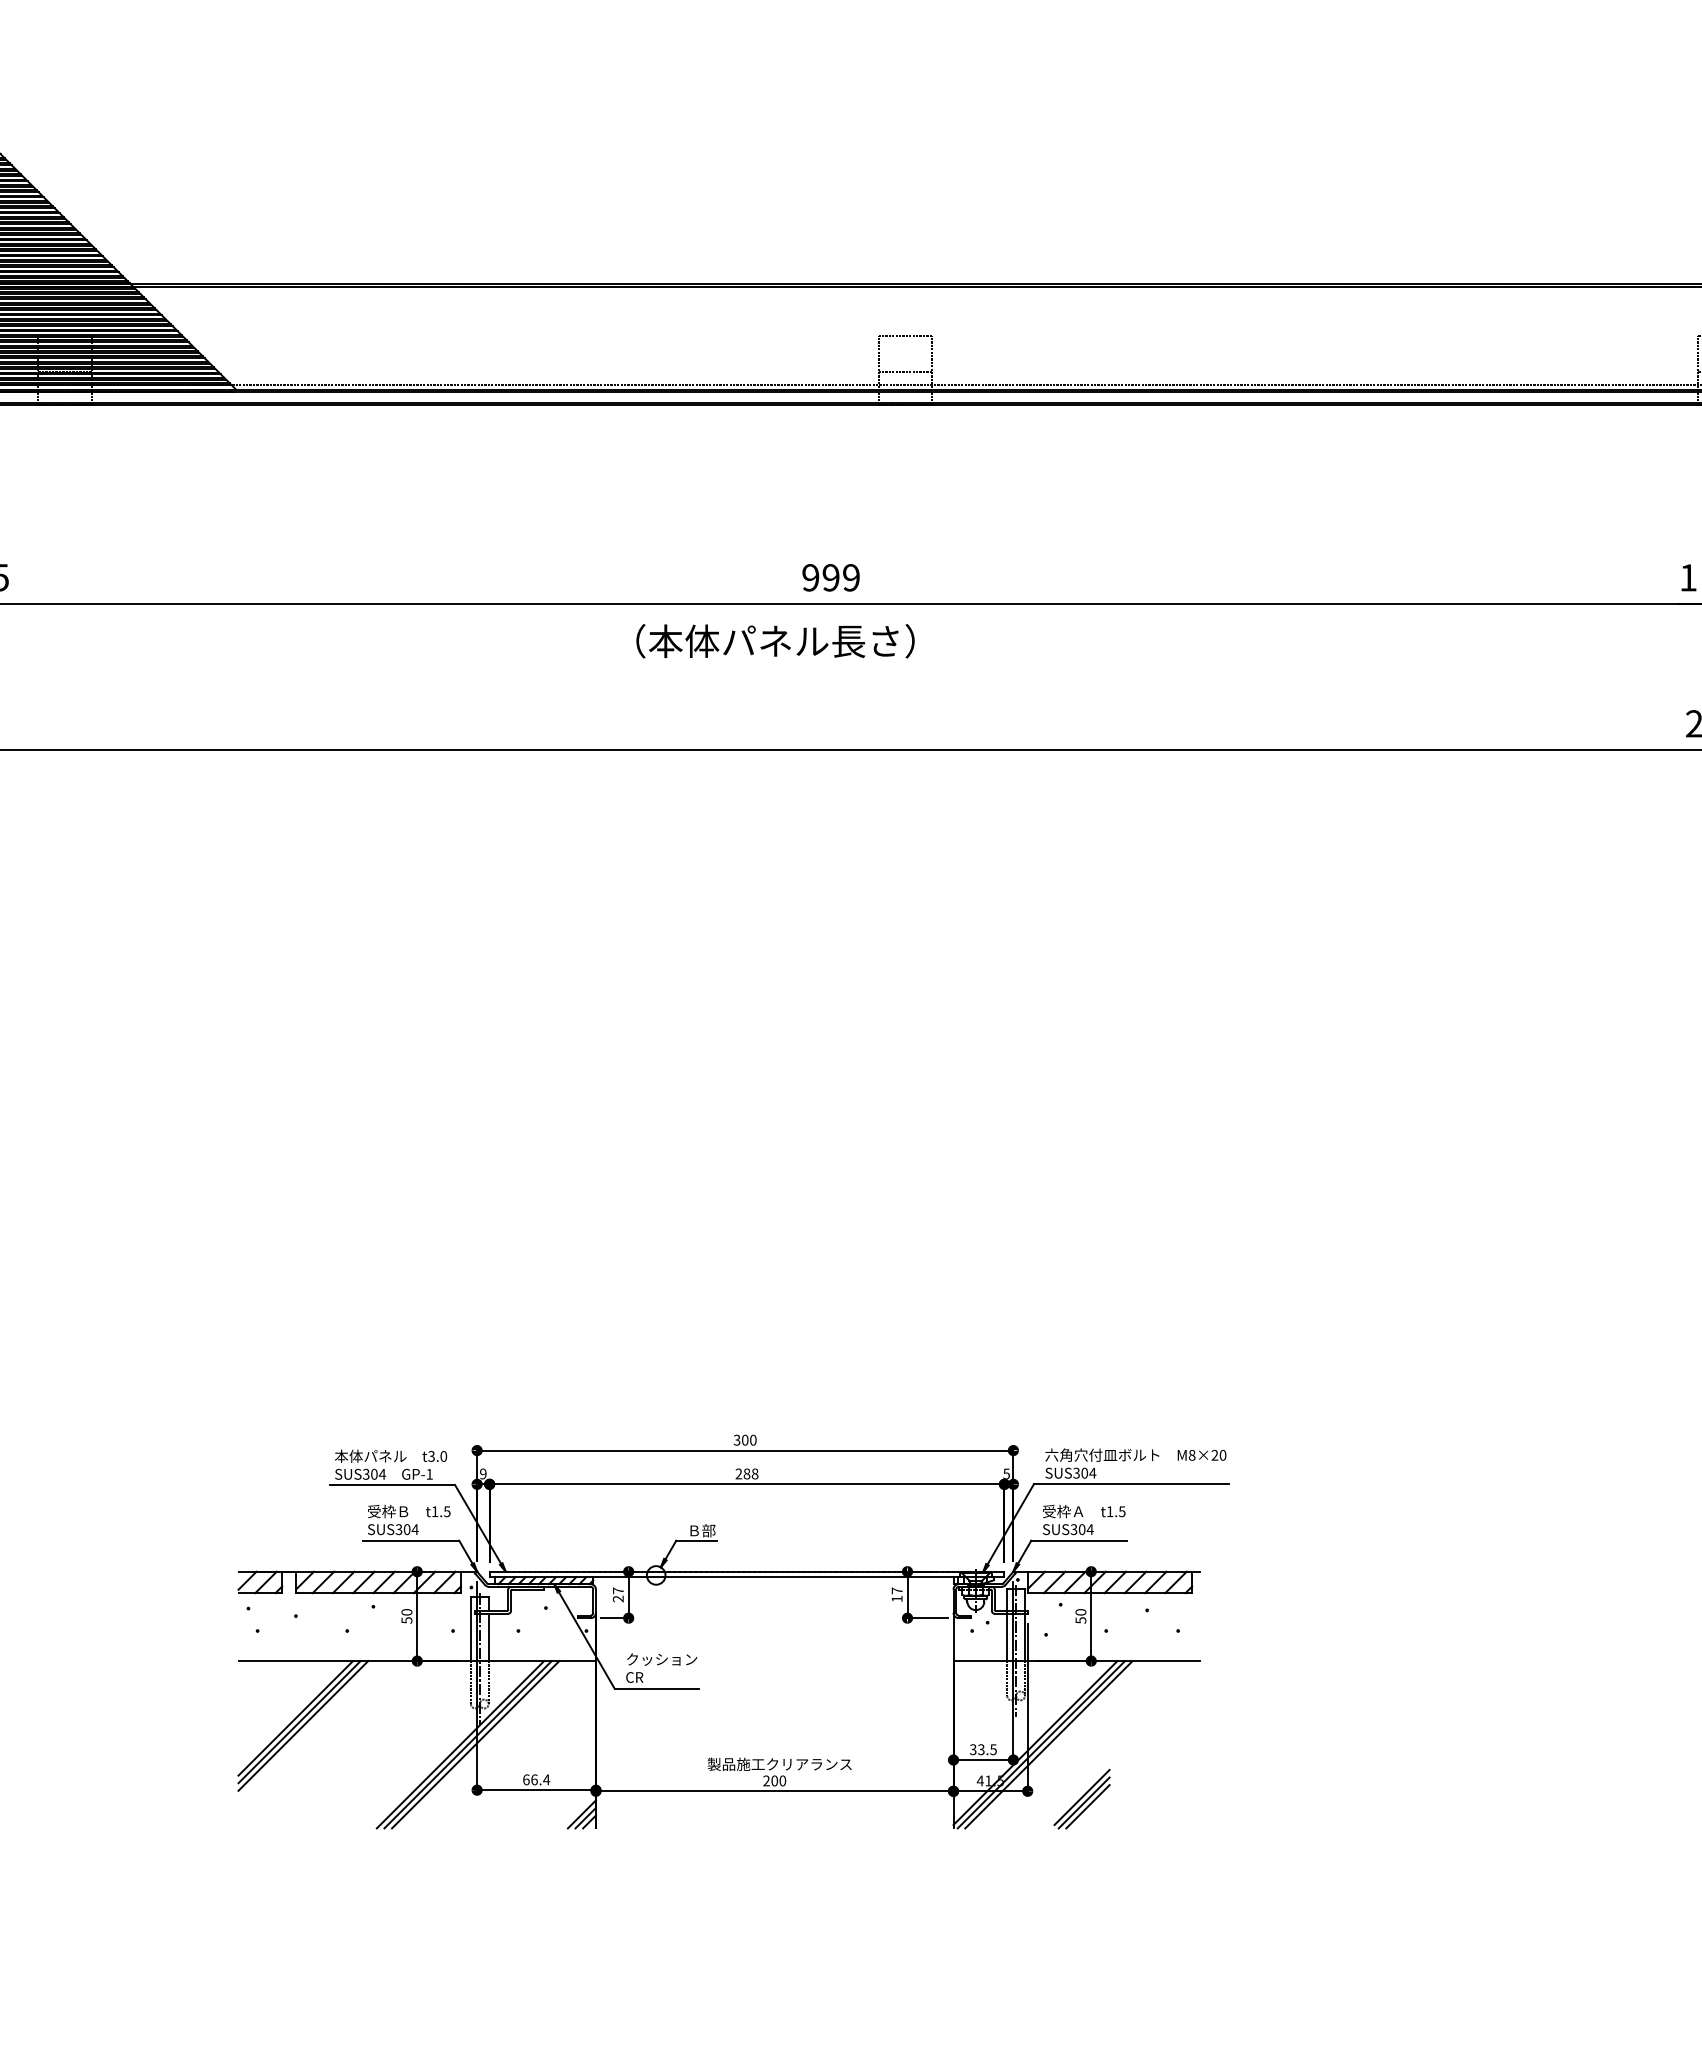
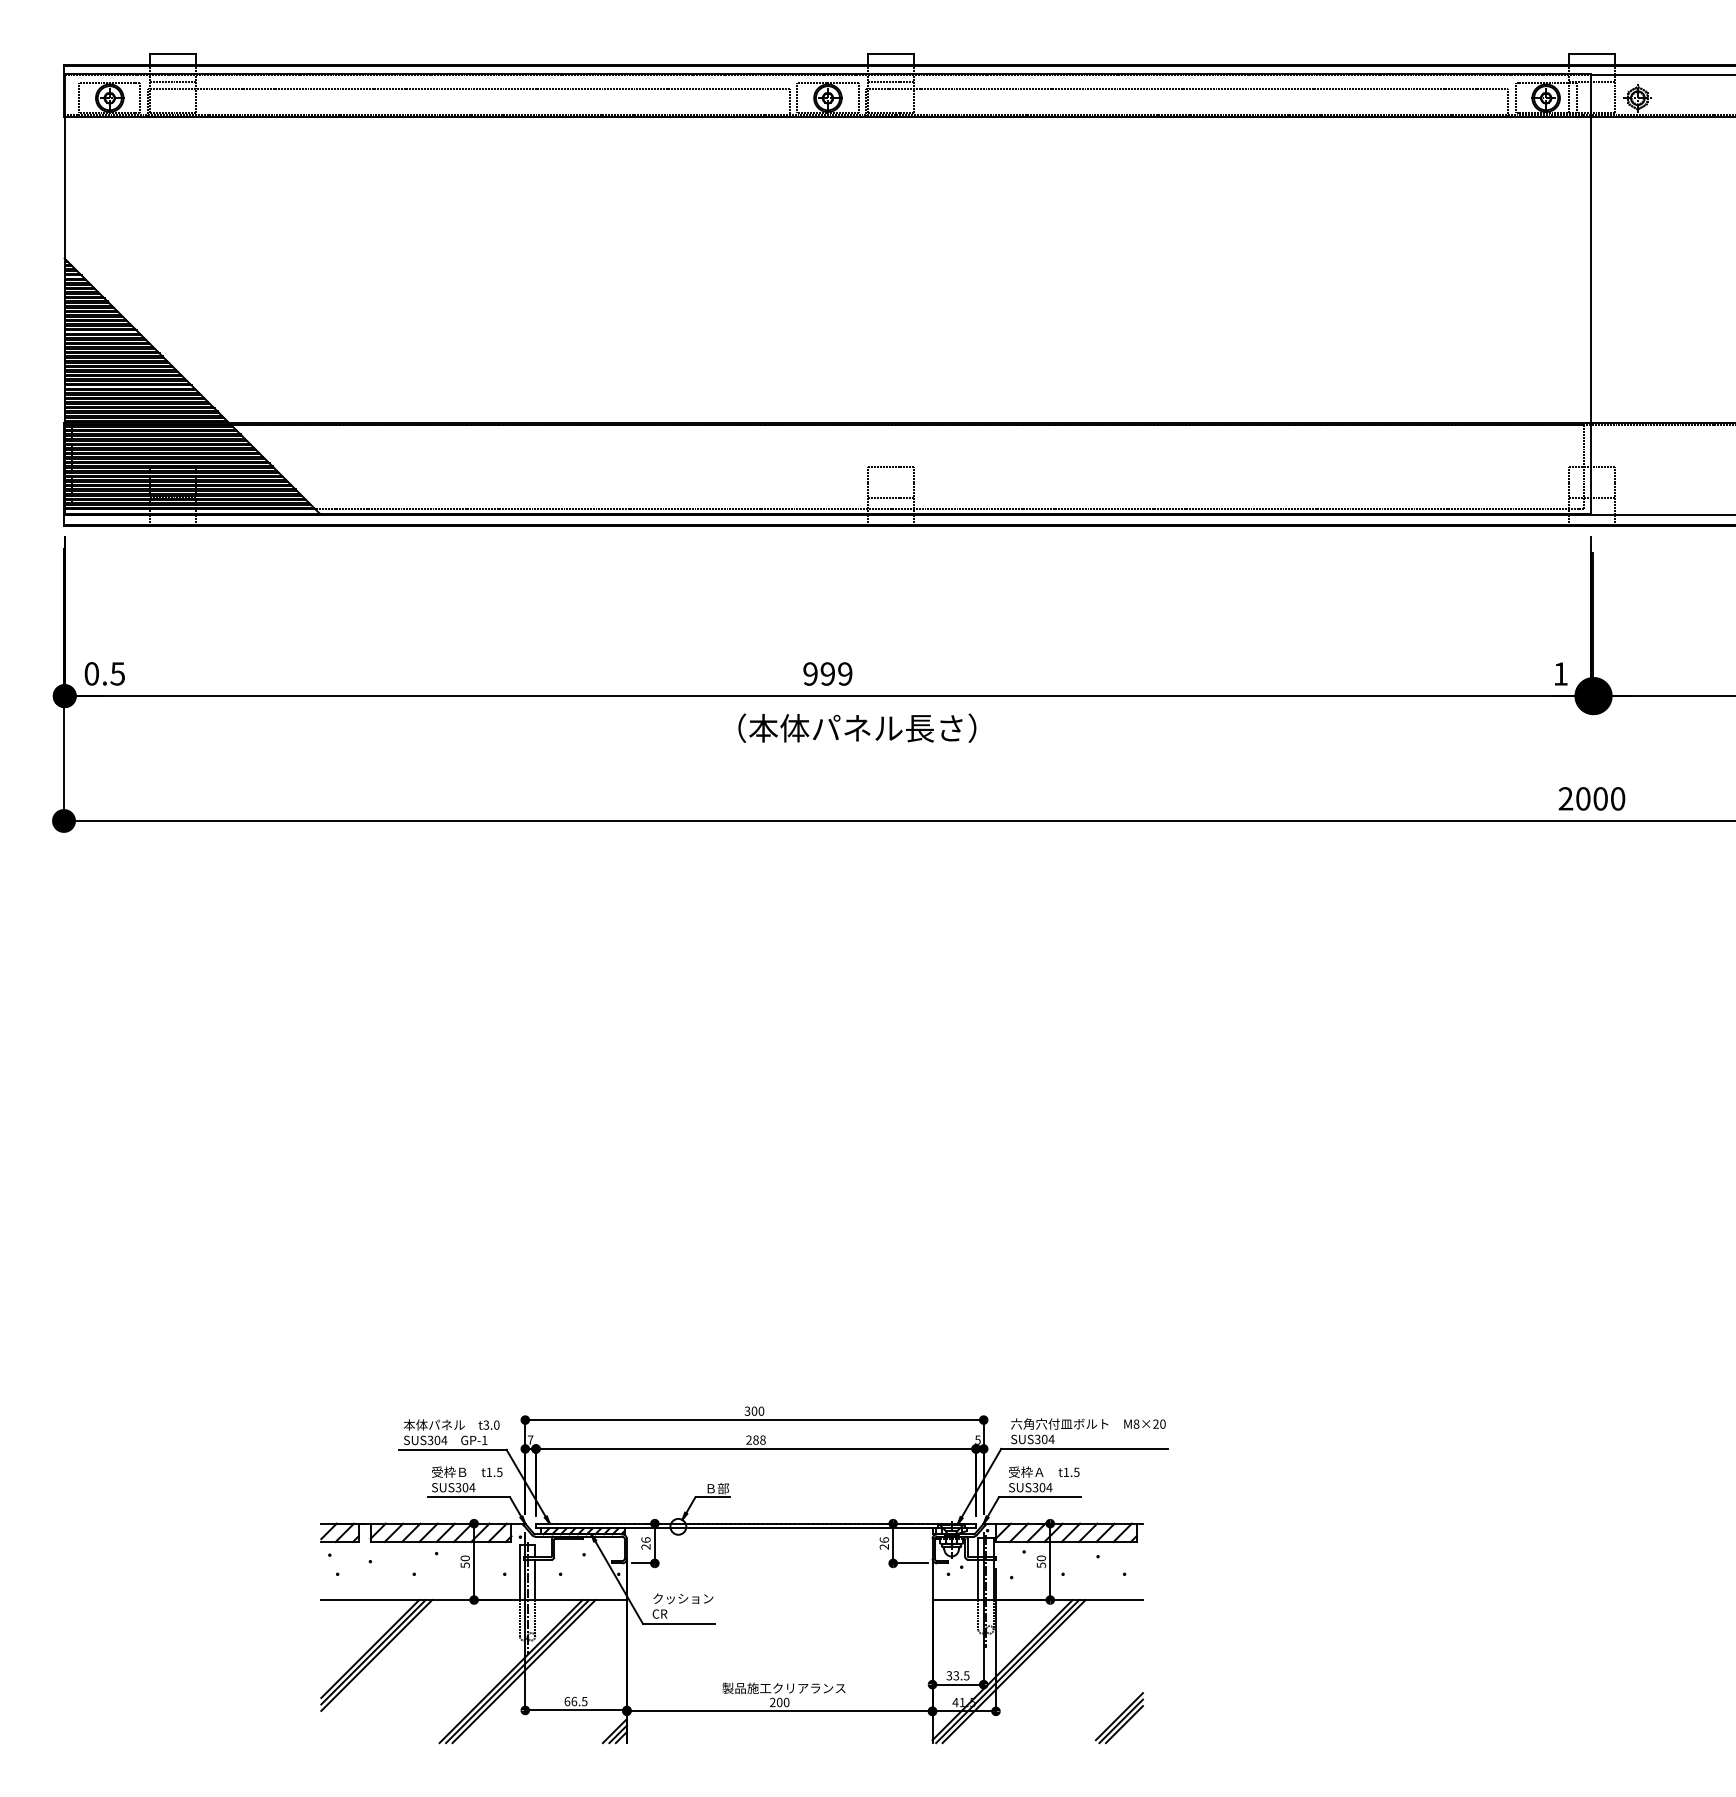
text: (775, 640) -> (857, 727), moved
text: (483, 1473) -> (530, 1439), 9 -> 7
text: (617, 1590) -> (645, 1539), 27 -> 26
text: (897, 1594) -> (884, 1543), 17 -> 26
text: (546, 1779) -> (584, 1701), 66.4 -> 66.5
part: (1082, 1799) -> (1119, 1718), moved

